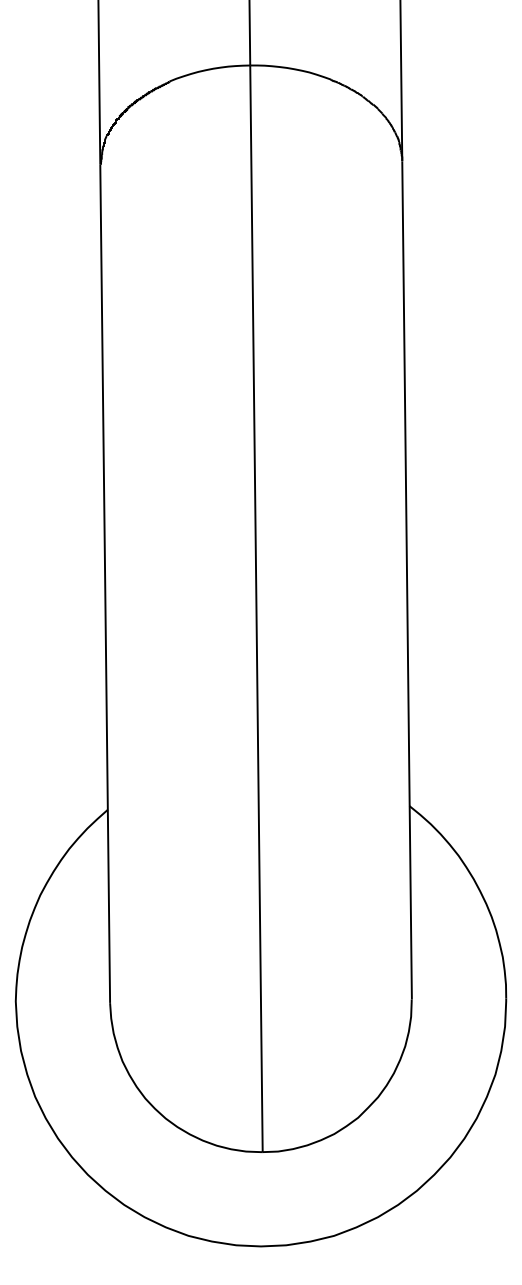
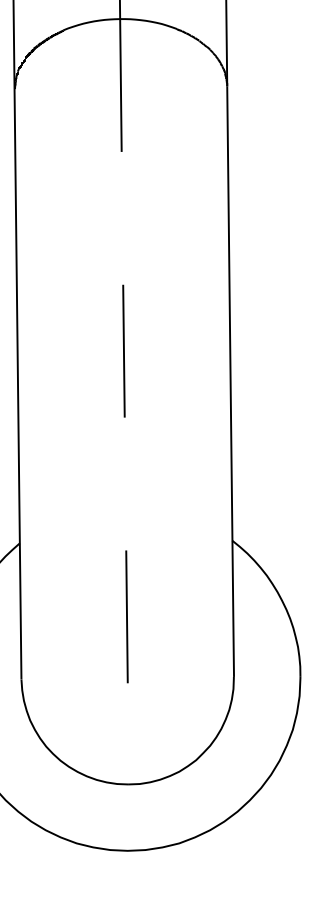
line: (256, 609) -> (124, 402), solid -> dashed

